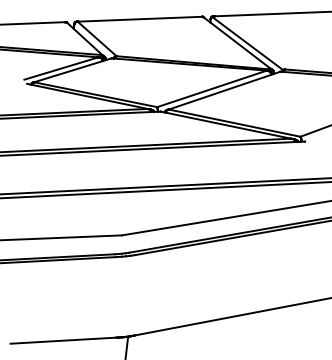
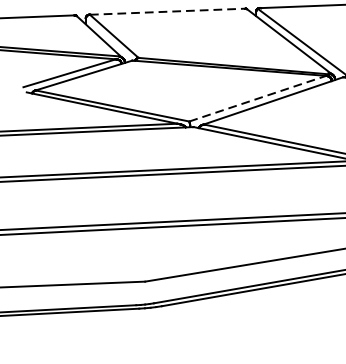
line: (140, 19) -> (168, 12), solid -> dashed
line: (212, 88) -> (258, 98), solid -> dashed

